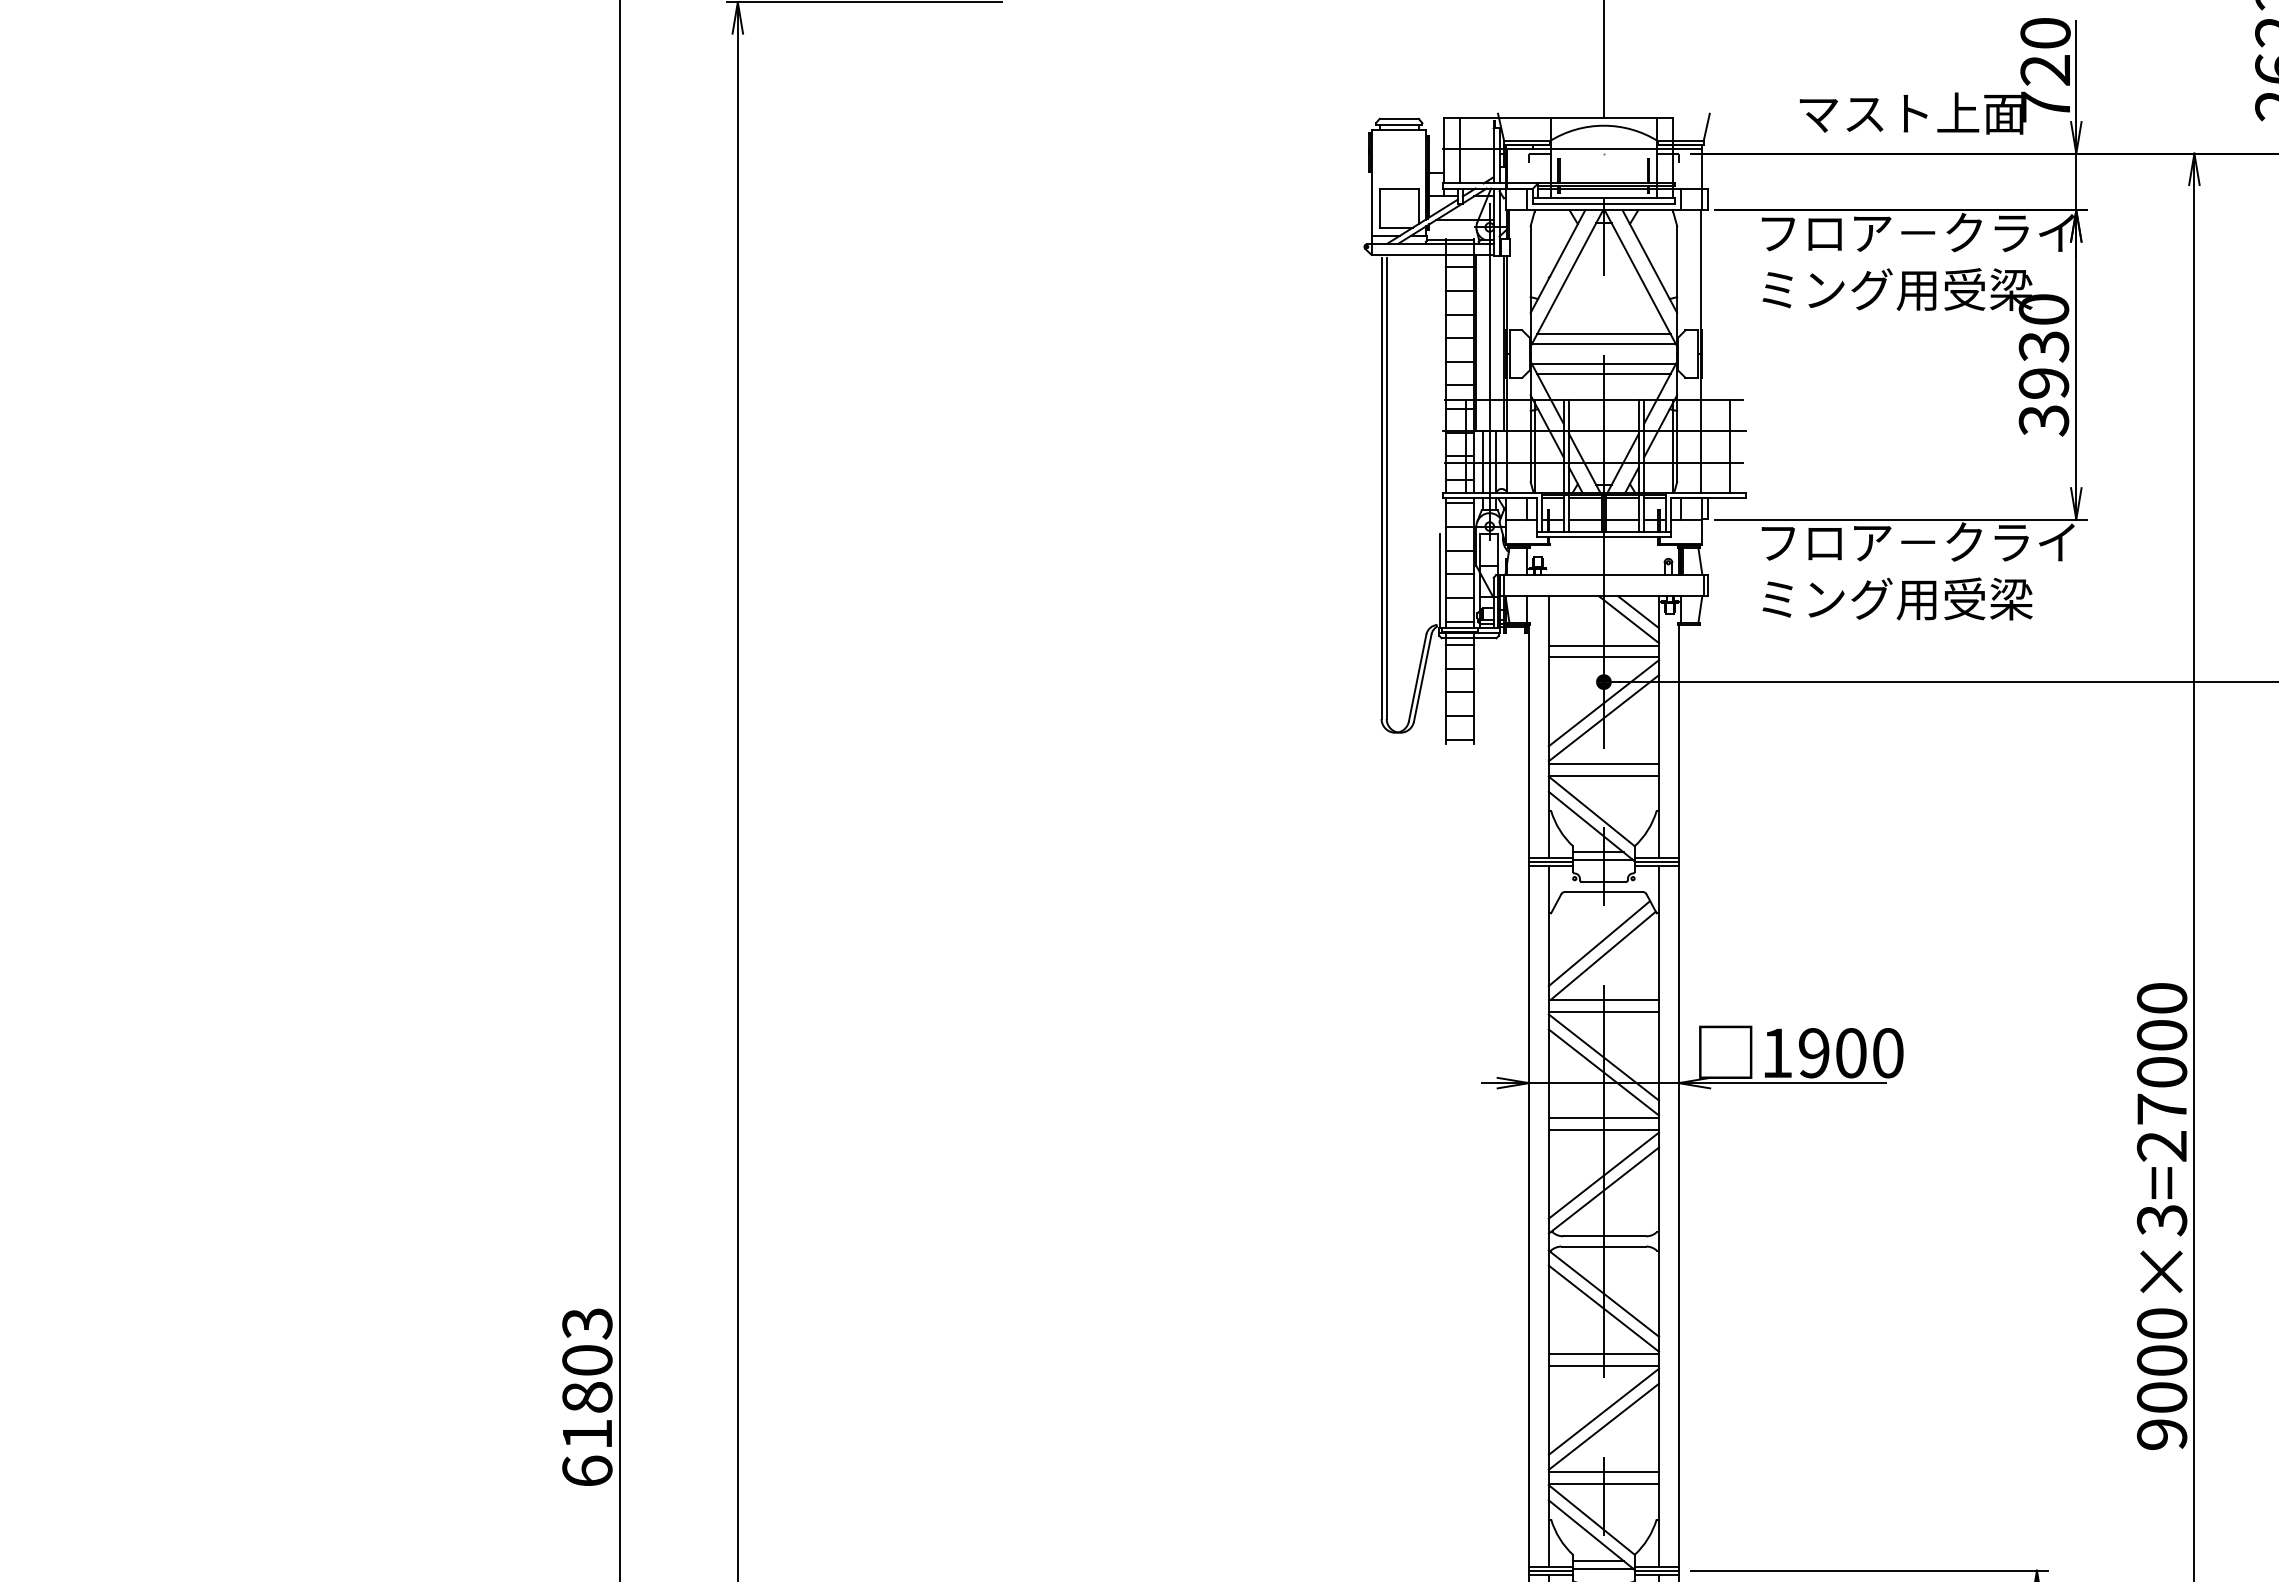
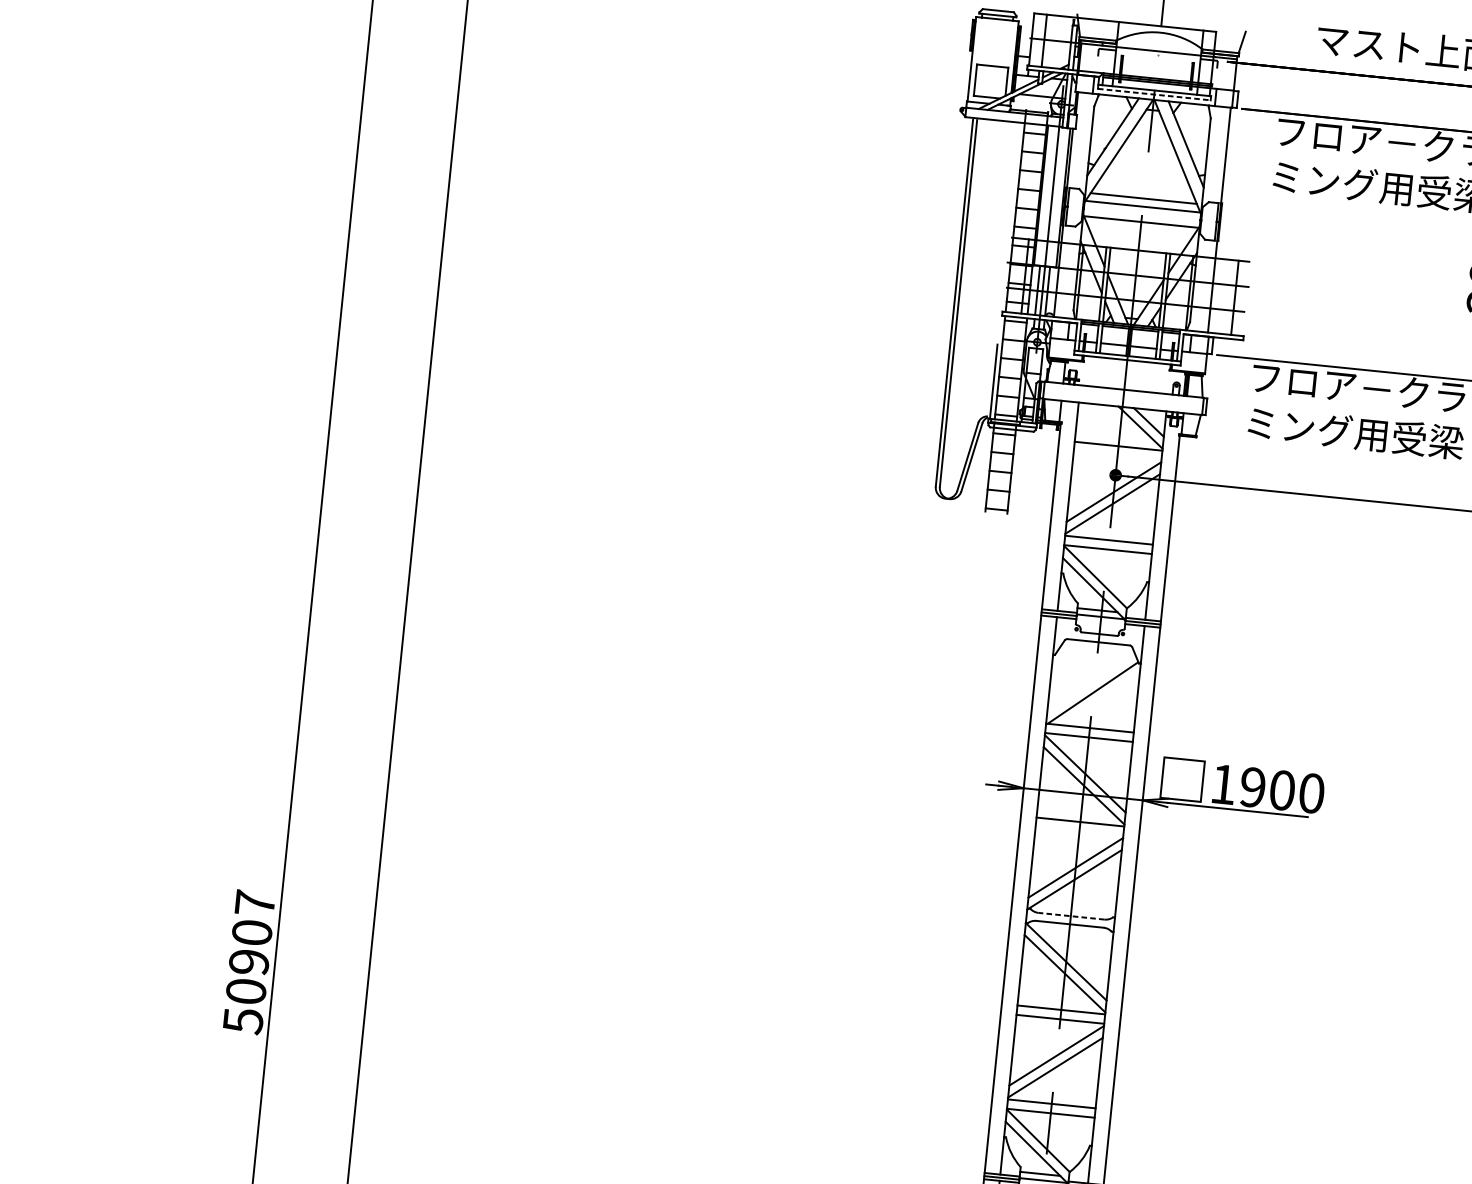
line: (1603, 203) -> (1153, 94), solid -> dashed
line: (1603, 373) -> (1140, 229), removed
line: (1603, 657) -> (1117, 455), removed
line: (1599, 943) -> (1091, 682), removed
line: (1603, 1129) -> (1079, 831), removed
line: (1604, 1236) -> (1071, 916), solid -> dashed
text: (587, 1397) -> (249, 962), 61803 -> 50907

